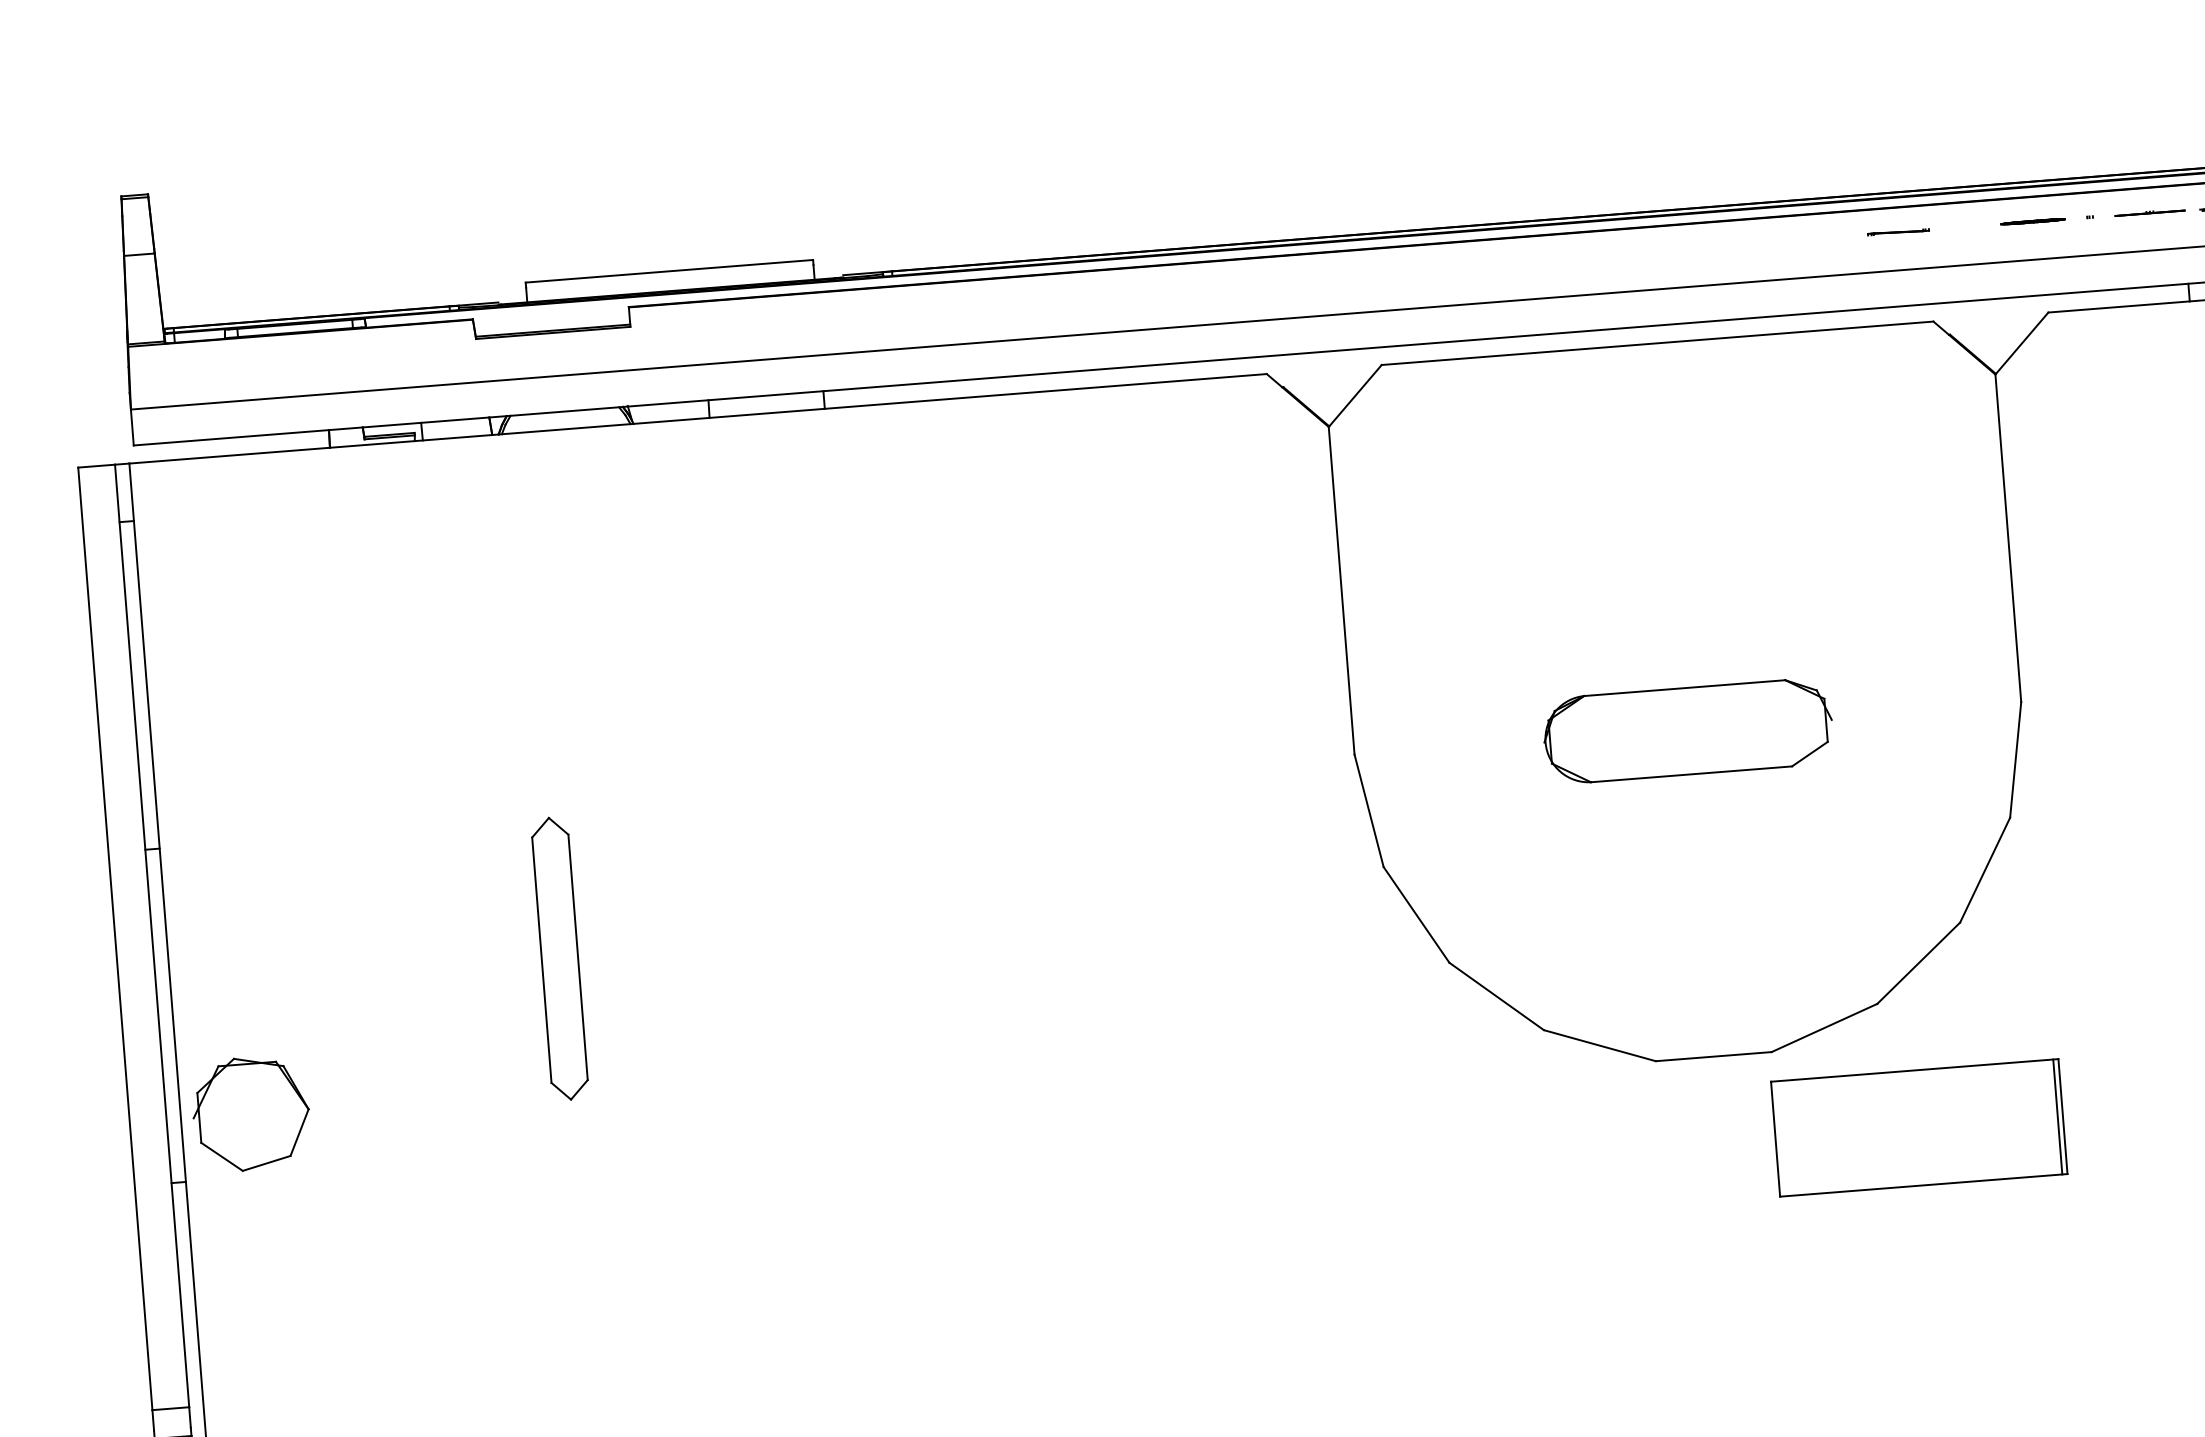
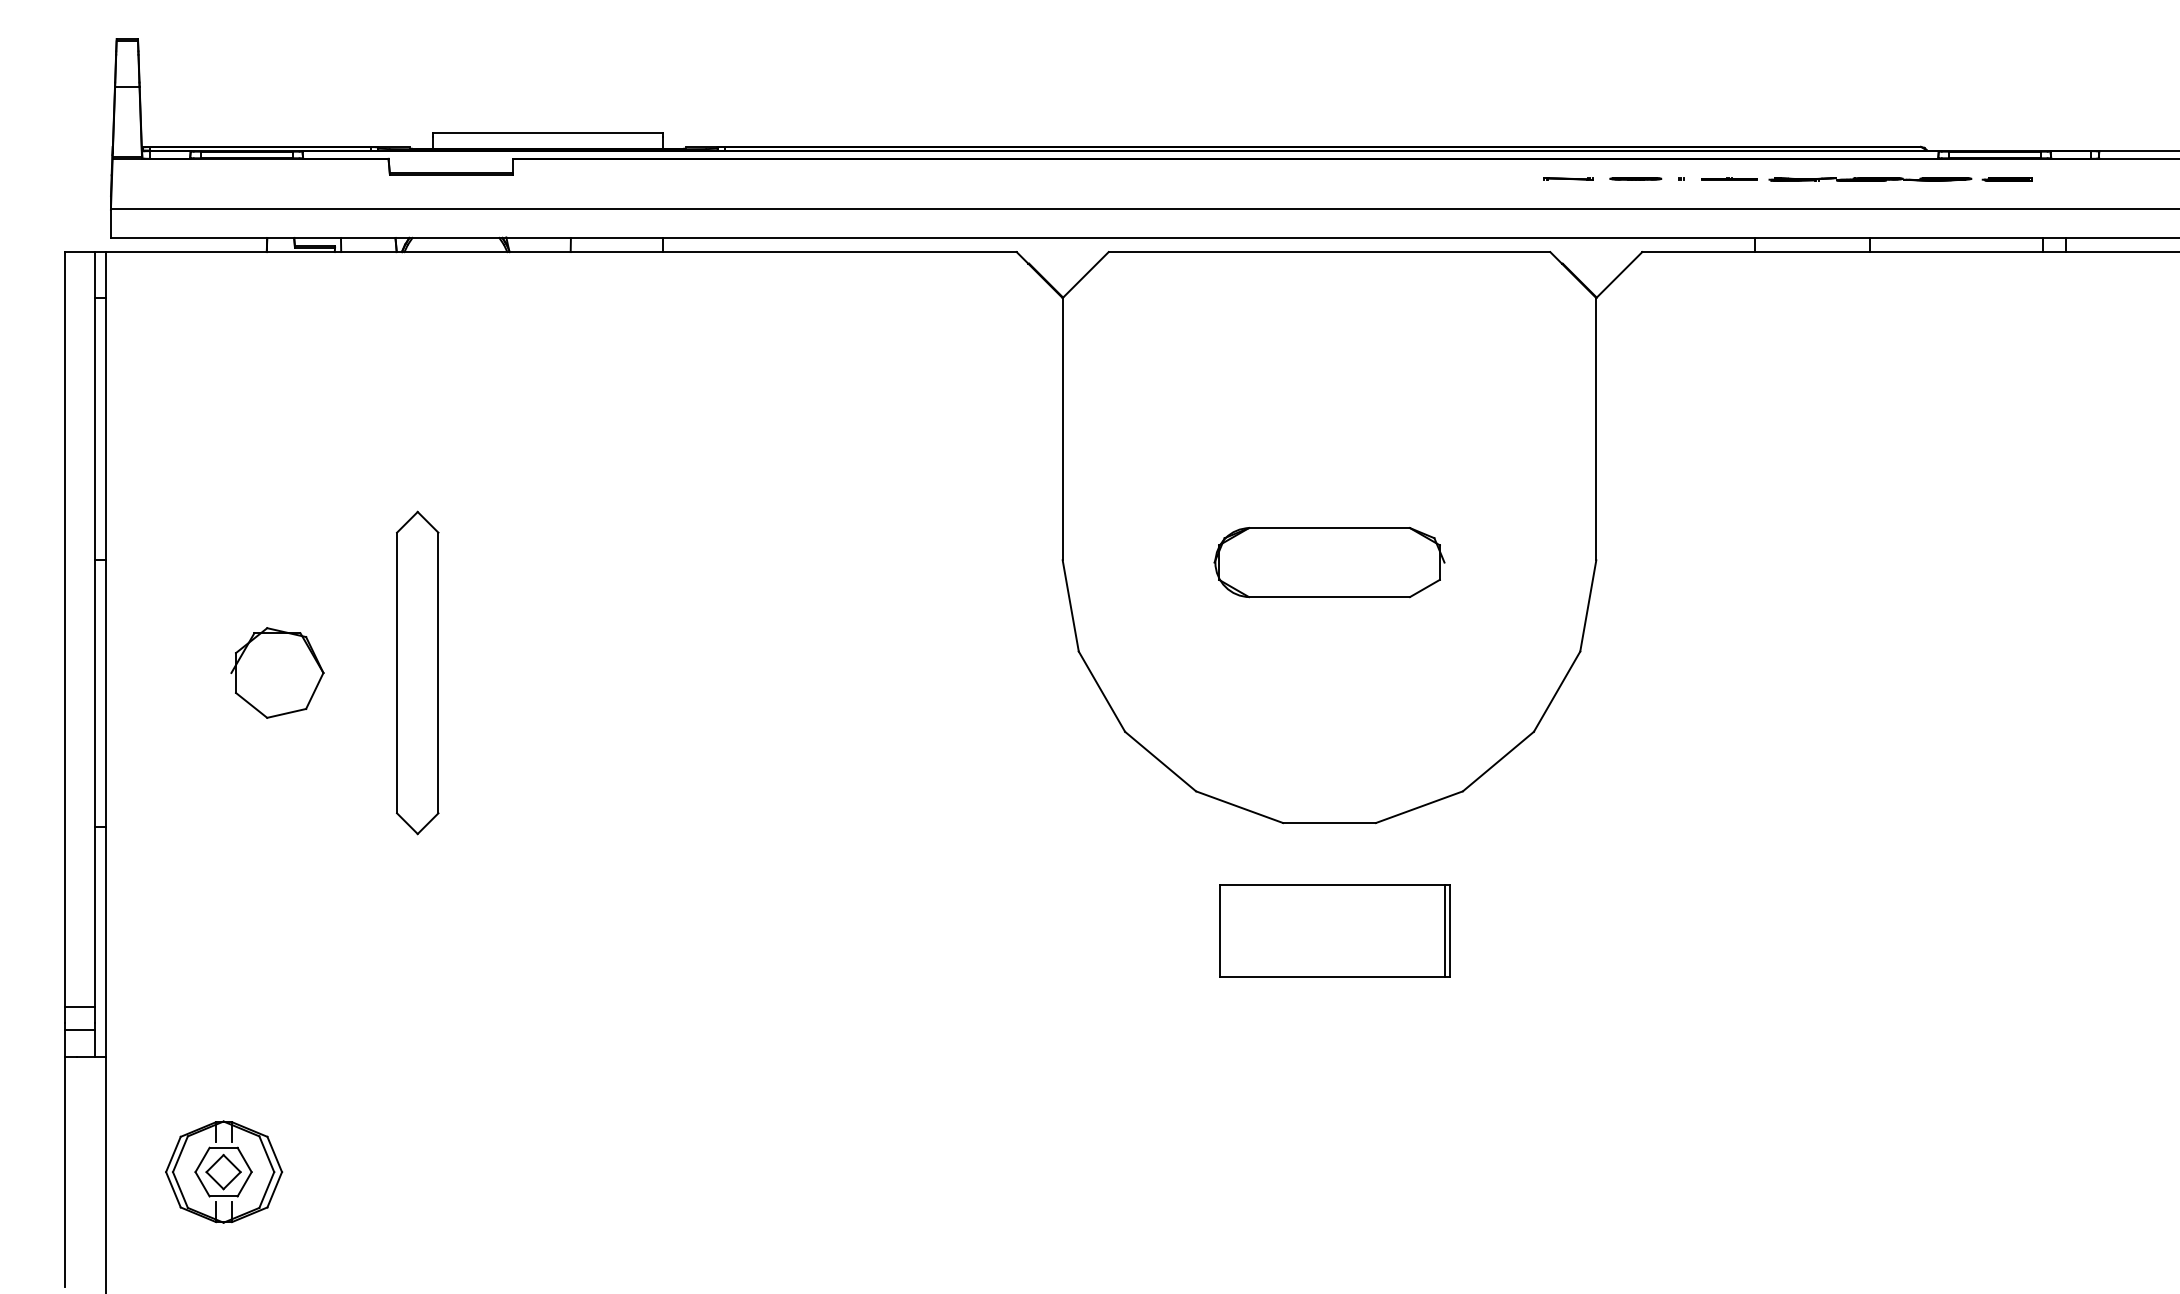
line: (1898, 231) -> (1568, 178), moved
part: (559, 958) -> (417, 672), size x1.43
part: (251, 1113) -> (277, 672), moved
part: (1919, 1127) -> (1334, 930), moved

